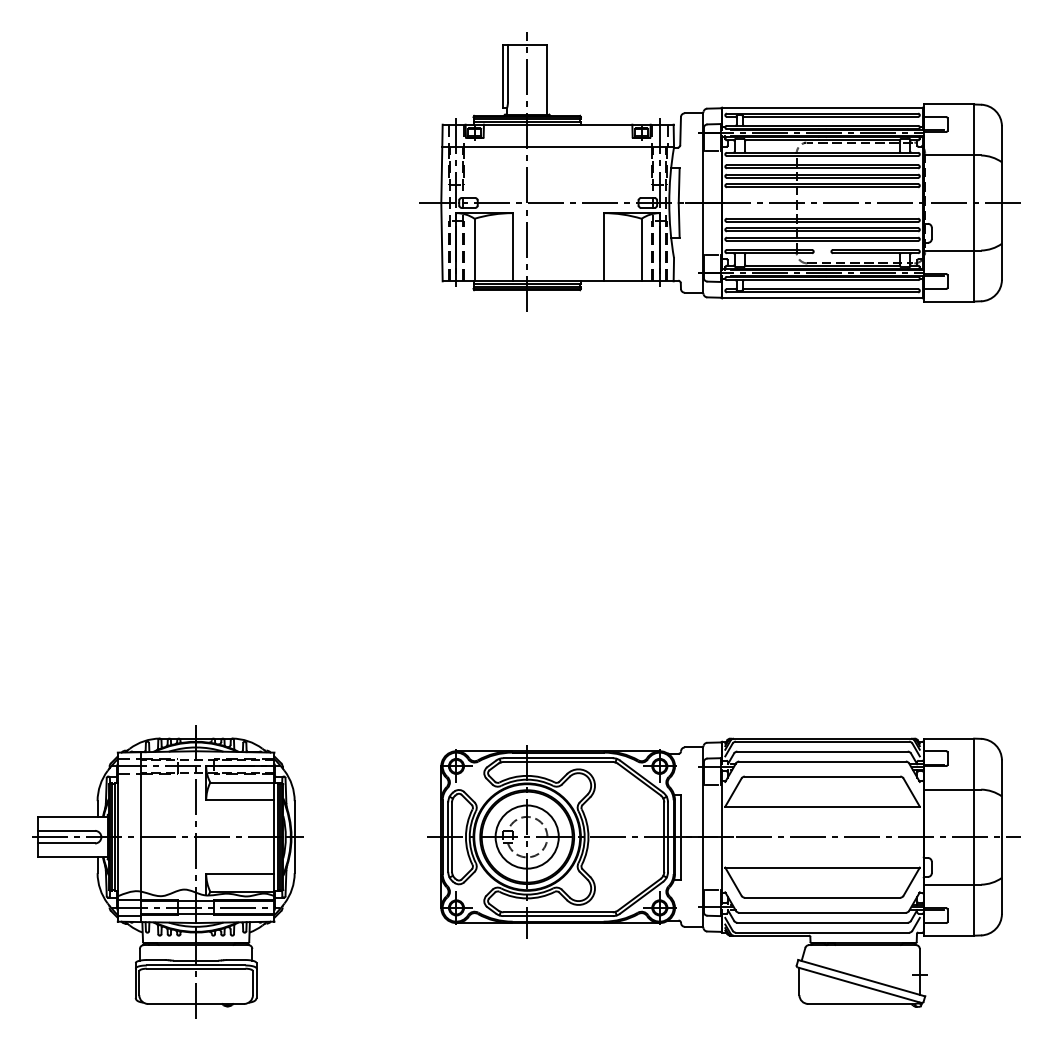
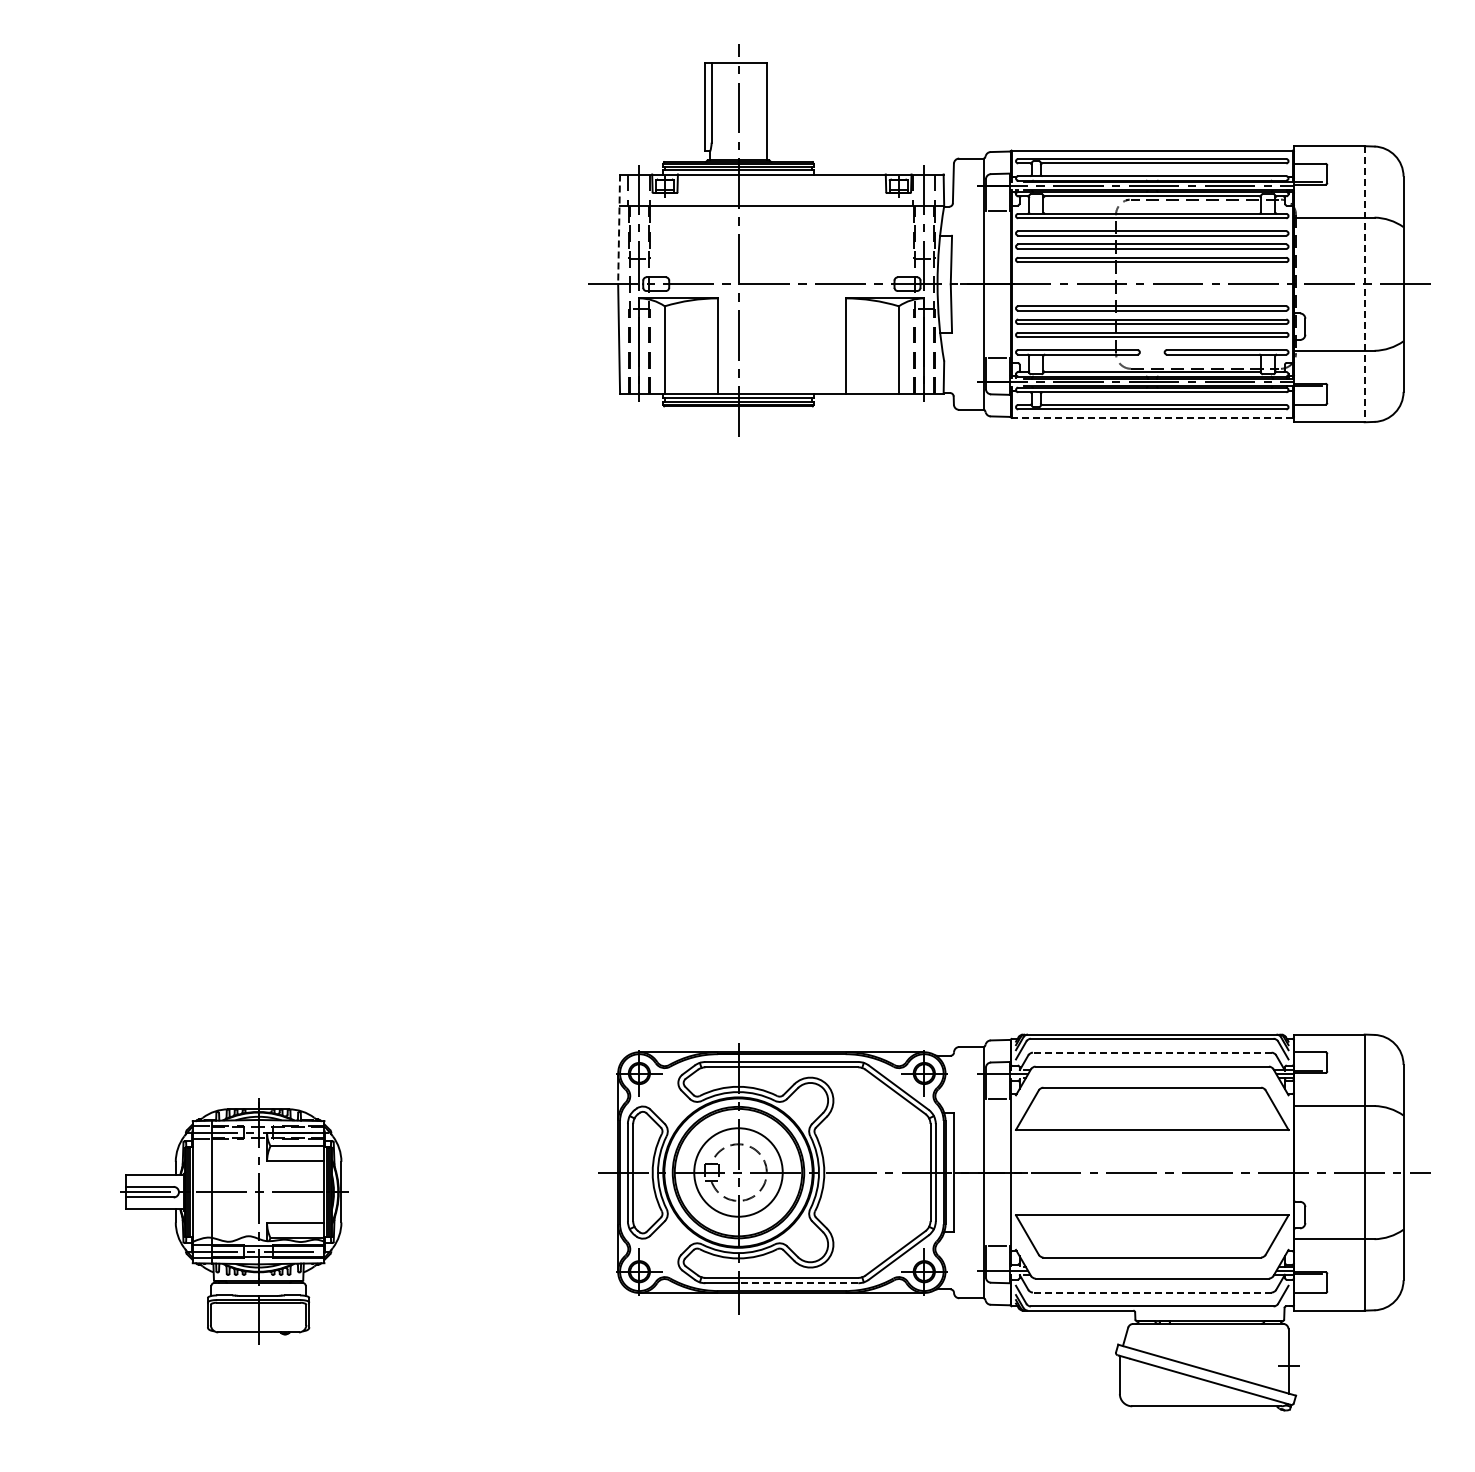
line: (442, 163) -> (619, 229), solid -> dashed
line: (974, 203) -> (1364, 284), solid -> dashed
line: (822, 298) -> (1152, 417), solid -> dashed
line: (822, 751) -> (1151, 1052), solid -> dashed
part: (167, 872) -> (234, 1221), size x0.6
line: (570, 916) -> (798, 1283), solid -> dashed
line: (822, 922) -> (1151, 1292), solid -> dashed

